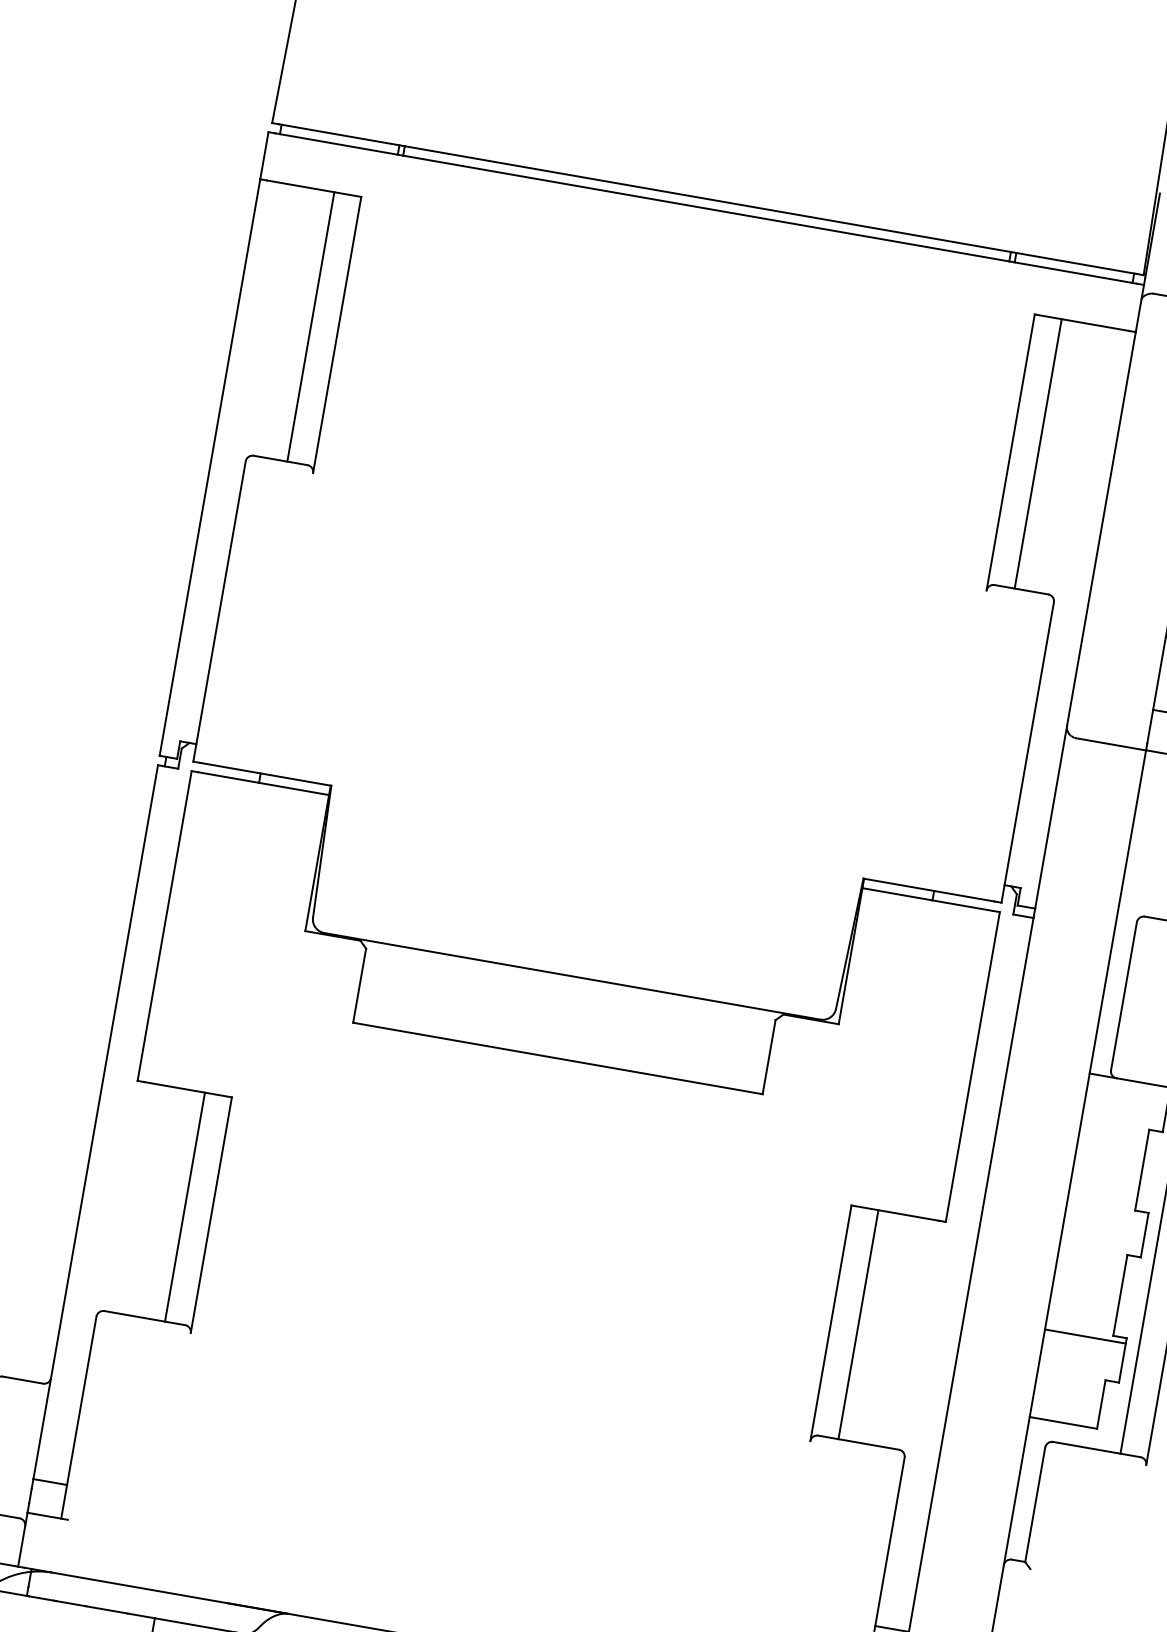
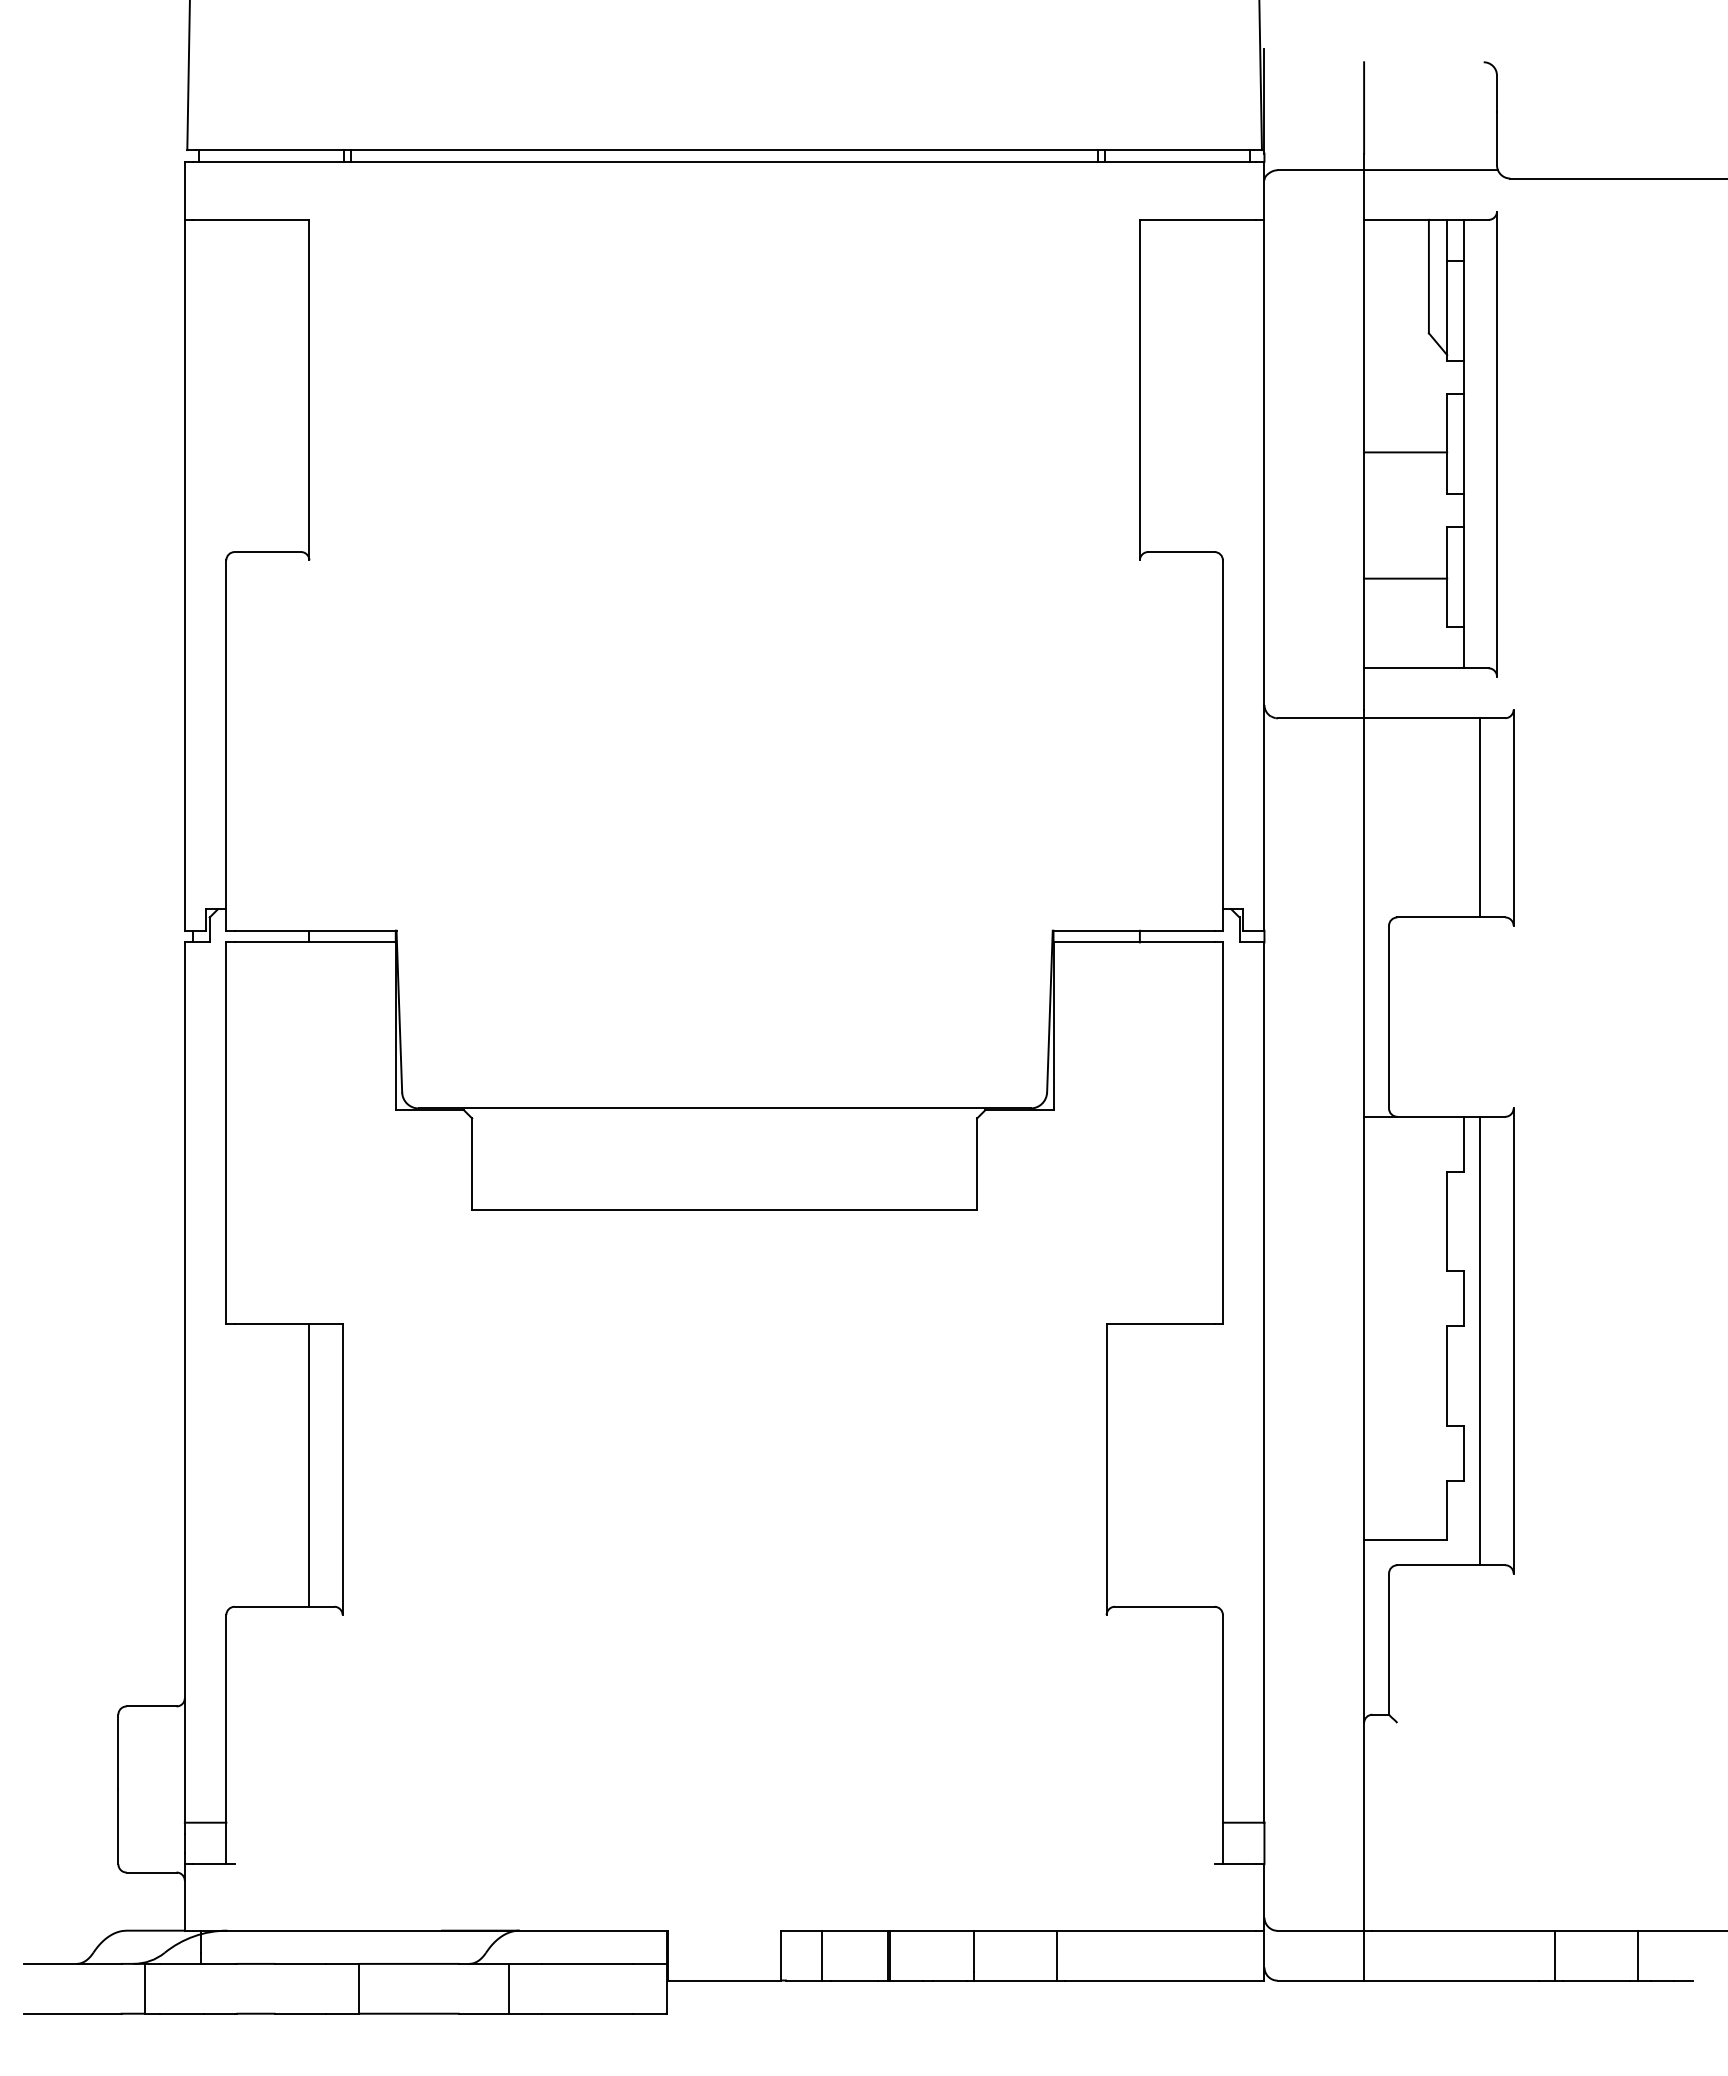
line: (311, 326) -> (276, 385), removed
line: (1038, 453) -> (1173, 385), removed
line: (858, 1324) -> (1139, 1465), removed
line: (1085, 1336) -> (1413, 1432), removed

